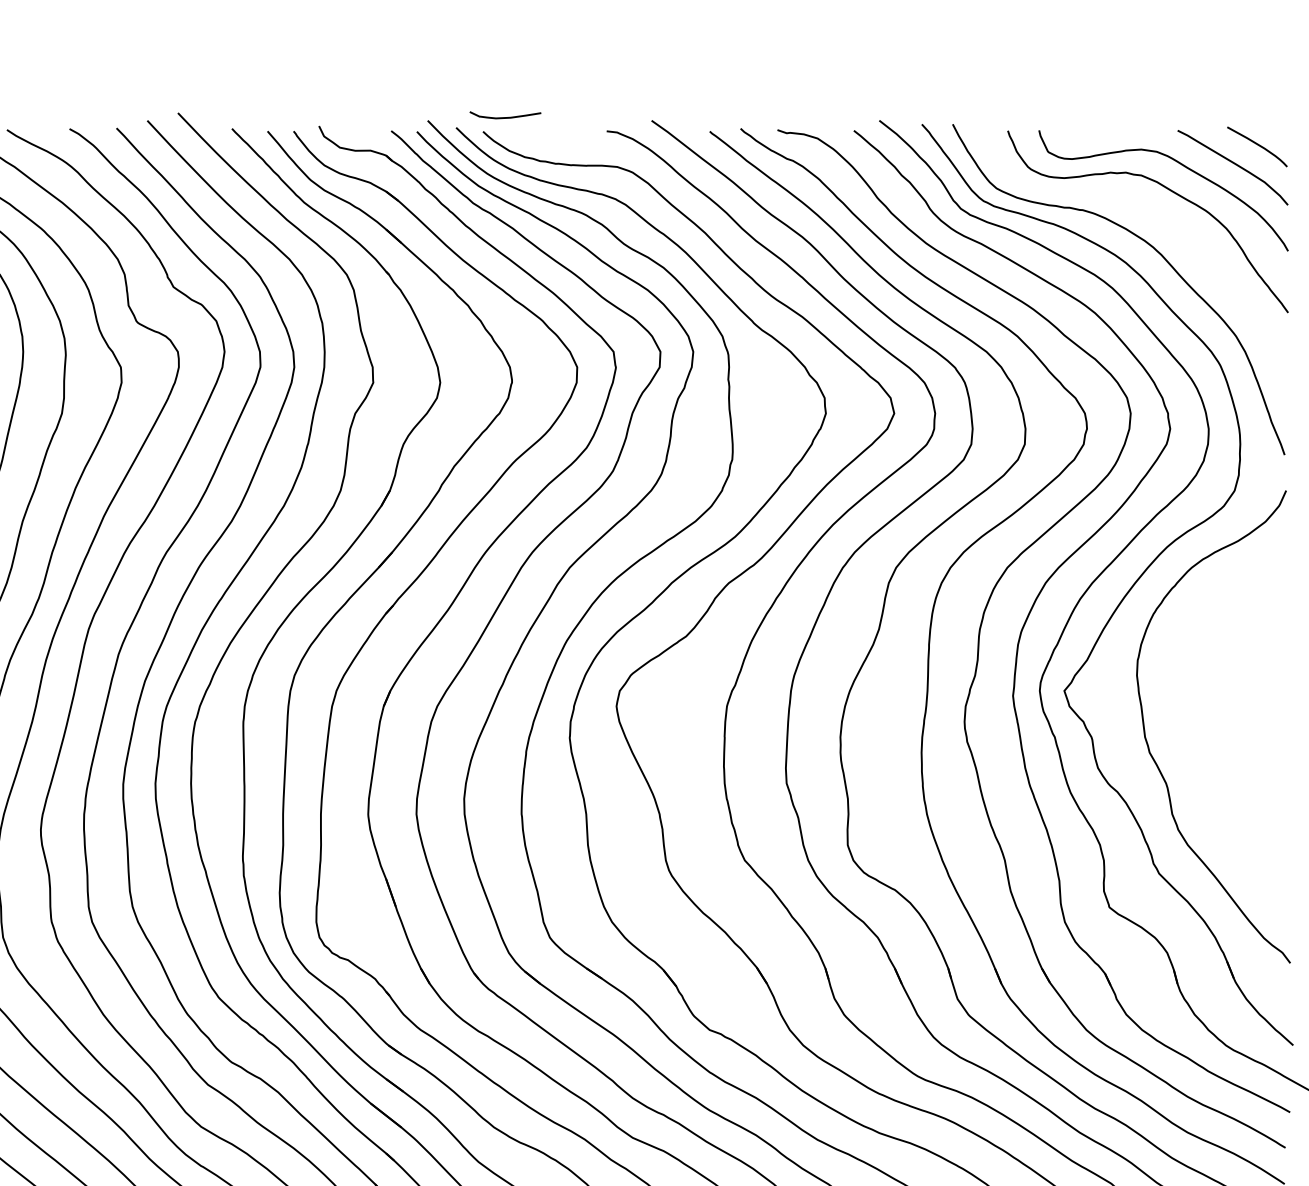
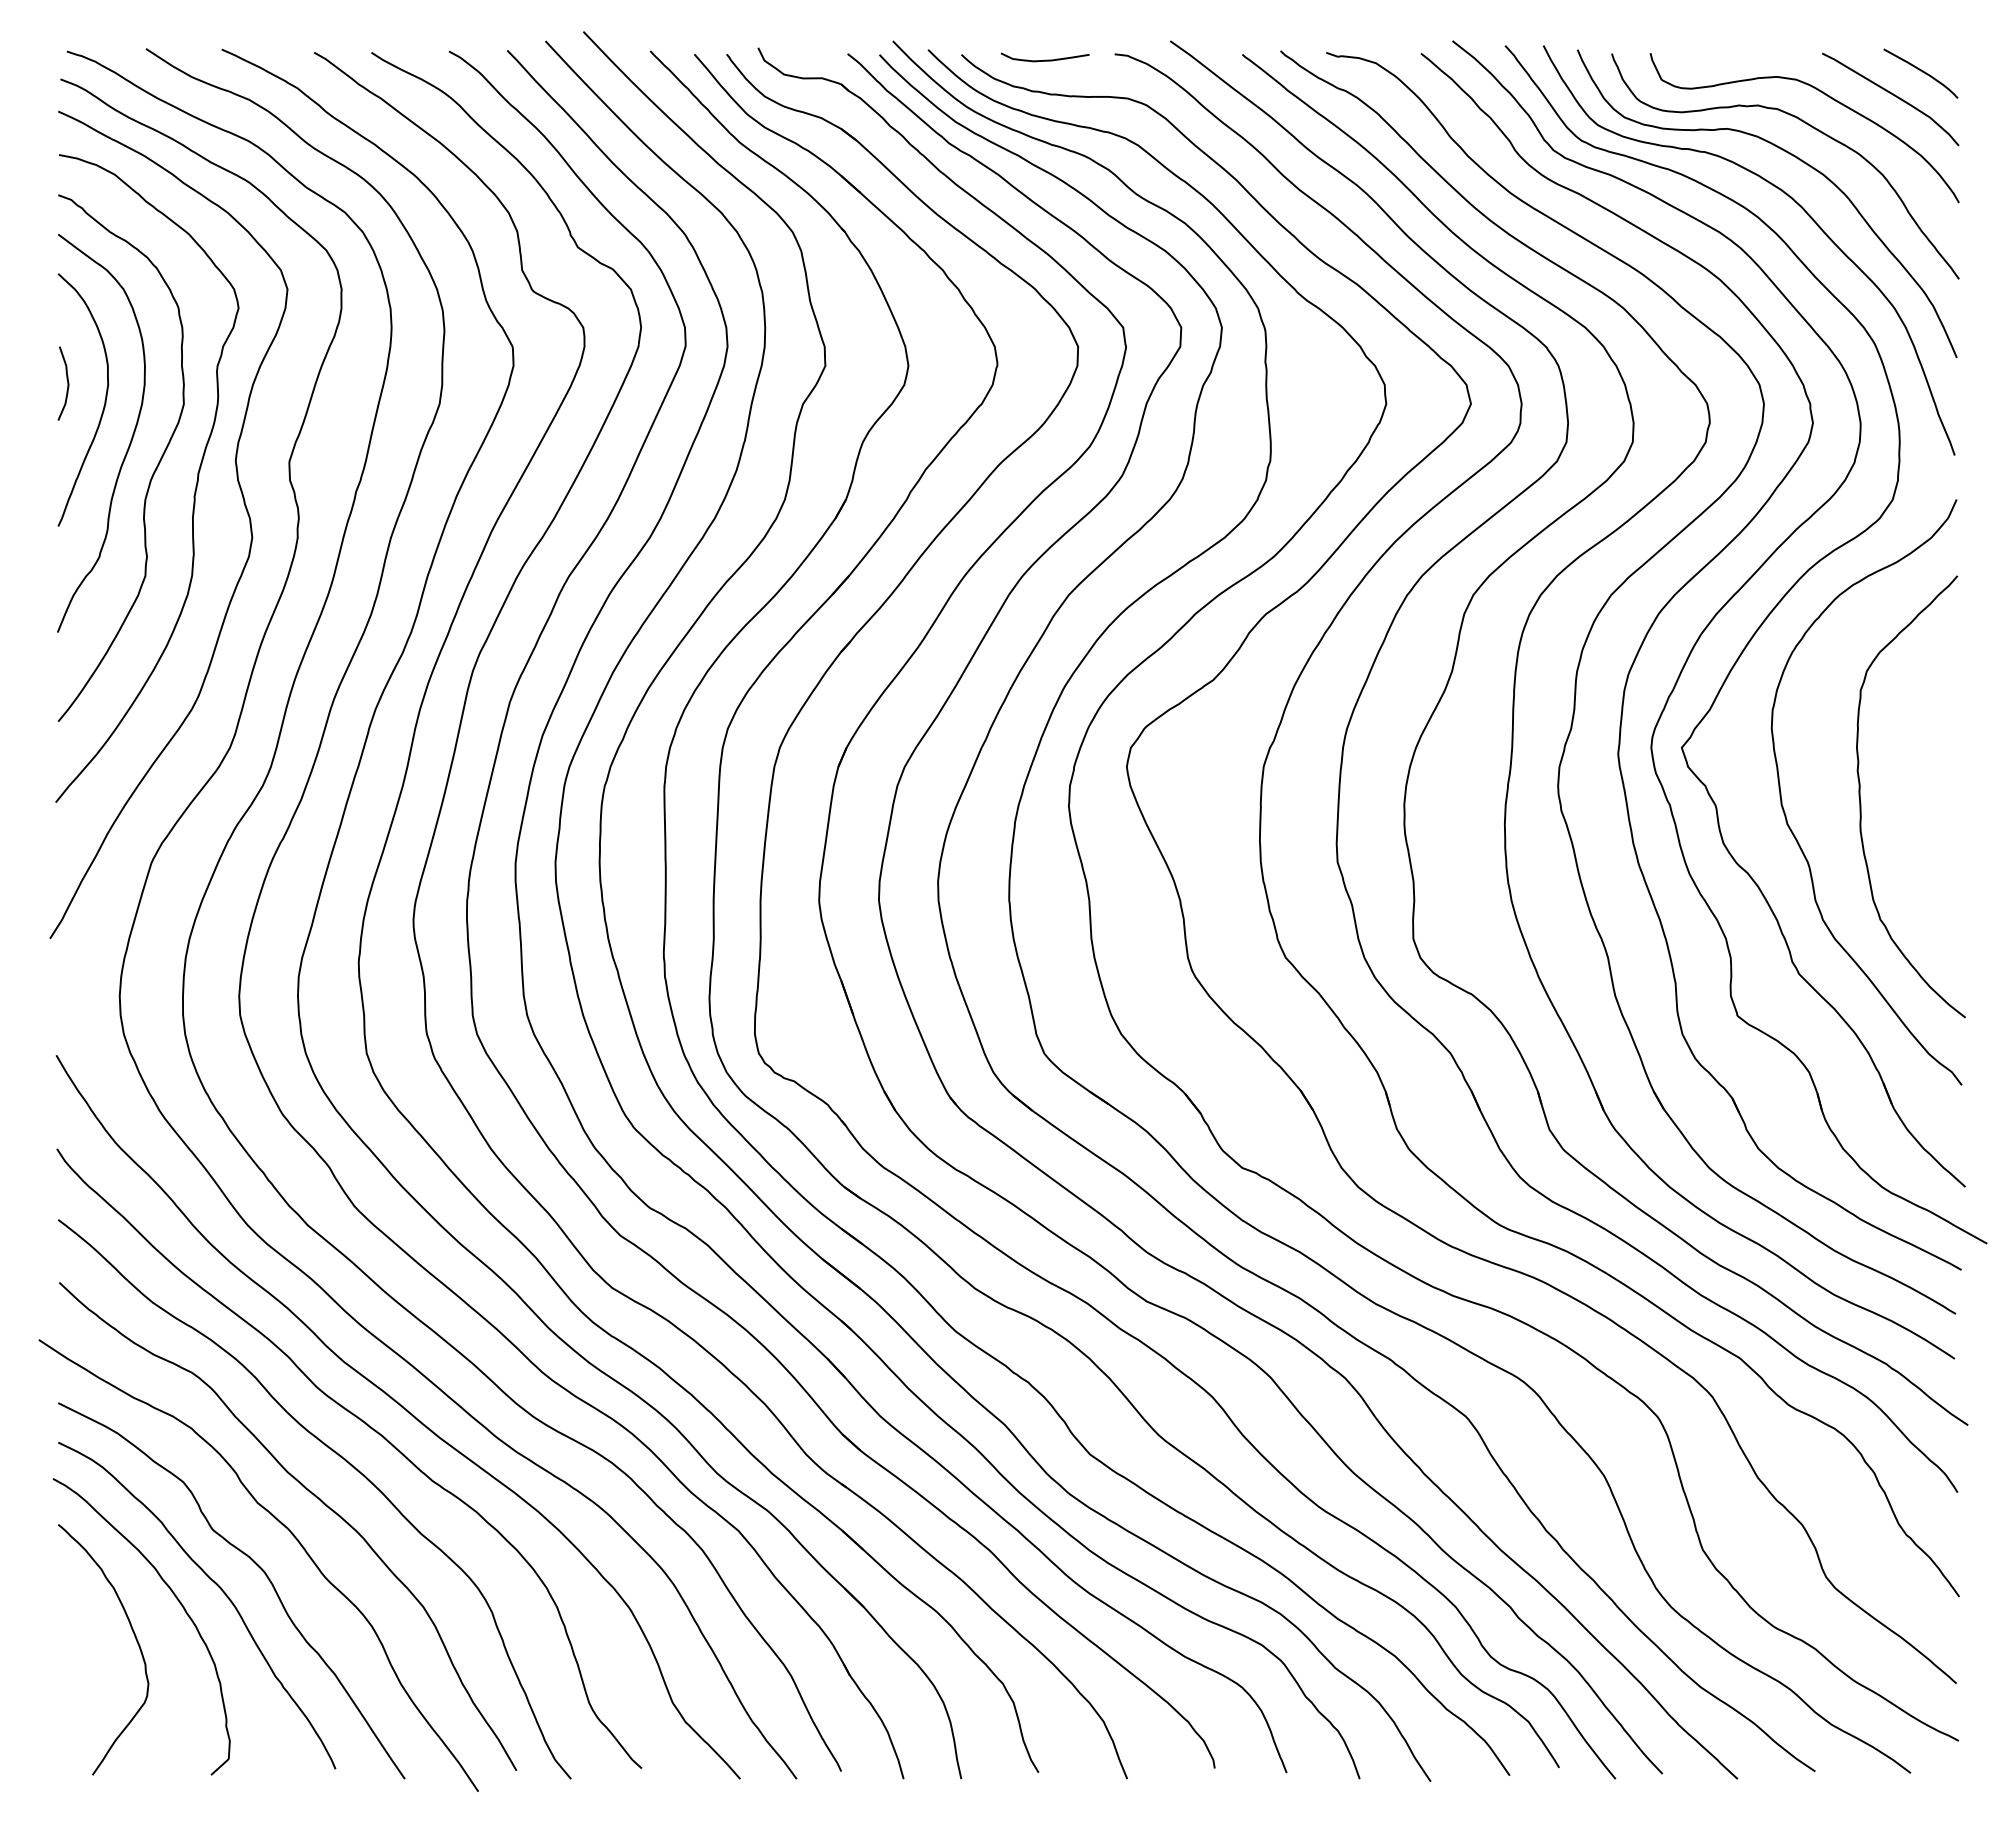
curve: (505, 116) -> (1045, 59), moved
curve: (1155, 214) -> (1794, 157), added
curve: (1209, 735) -> (1861, 802), added

